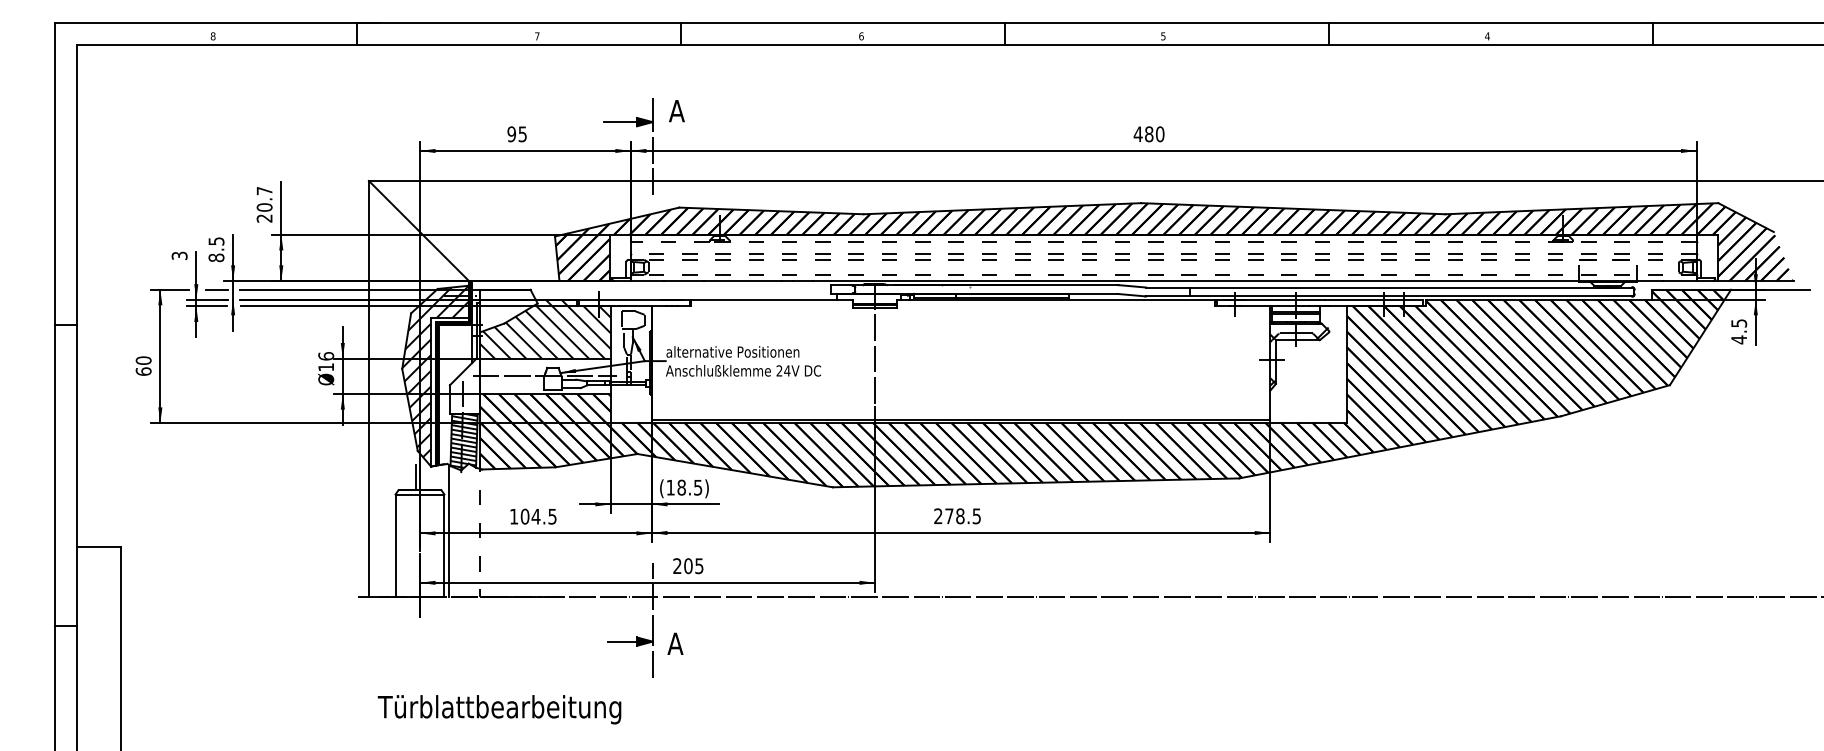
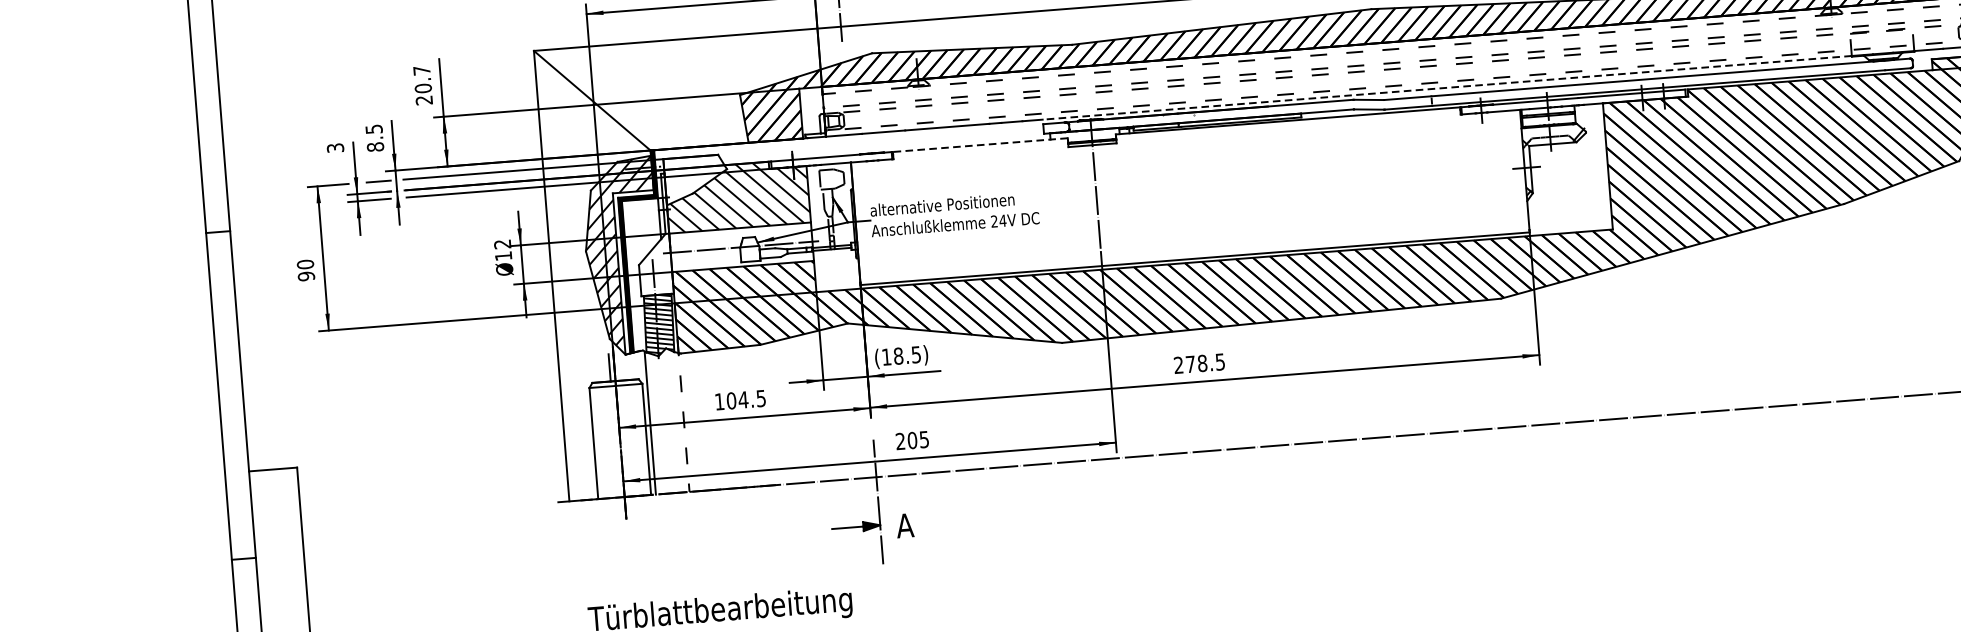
line: (1205, 280) -> (1447, 87), solid -> dashed
line: (772, 299) -> (980, 144), solid -> dashed
text: (326, 356) -> (502, 244), 16 -> 12
text: (143, 371) -> (306, 276), 60 -> 90

